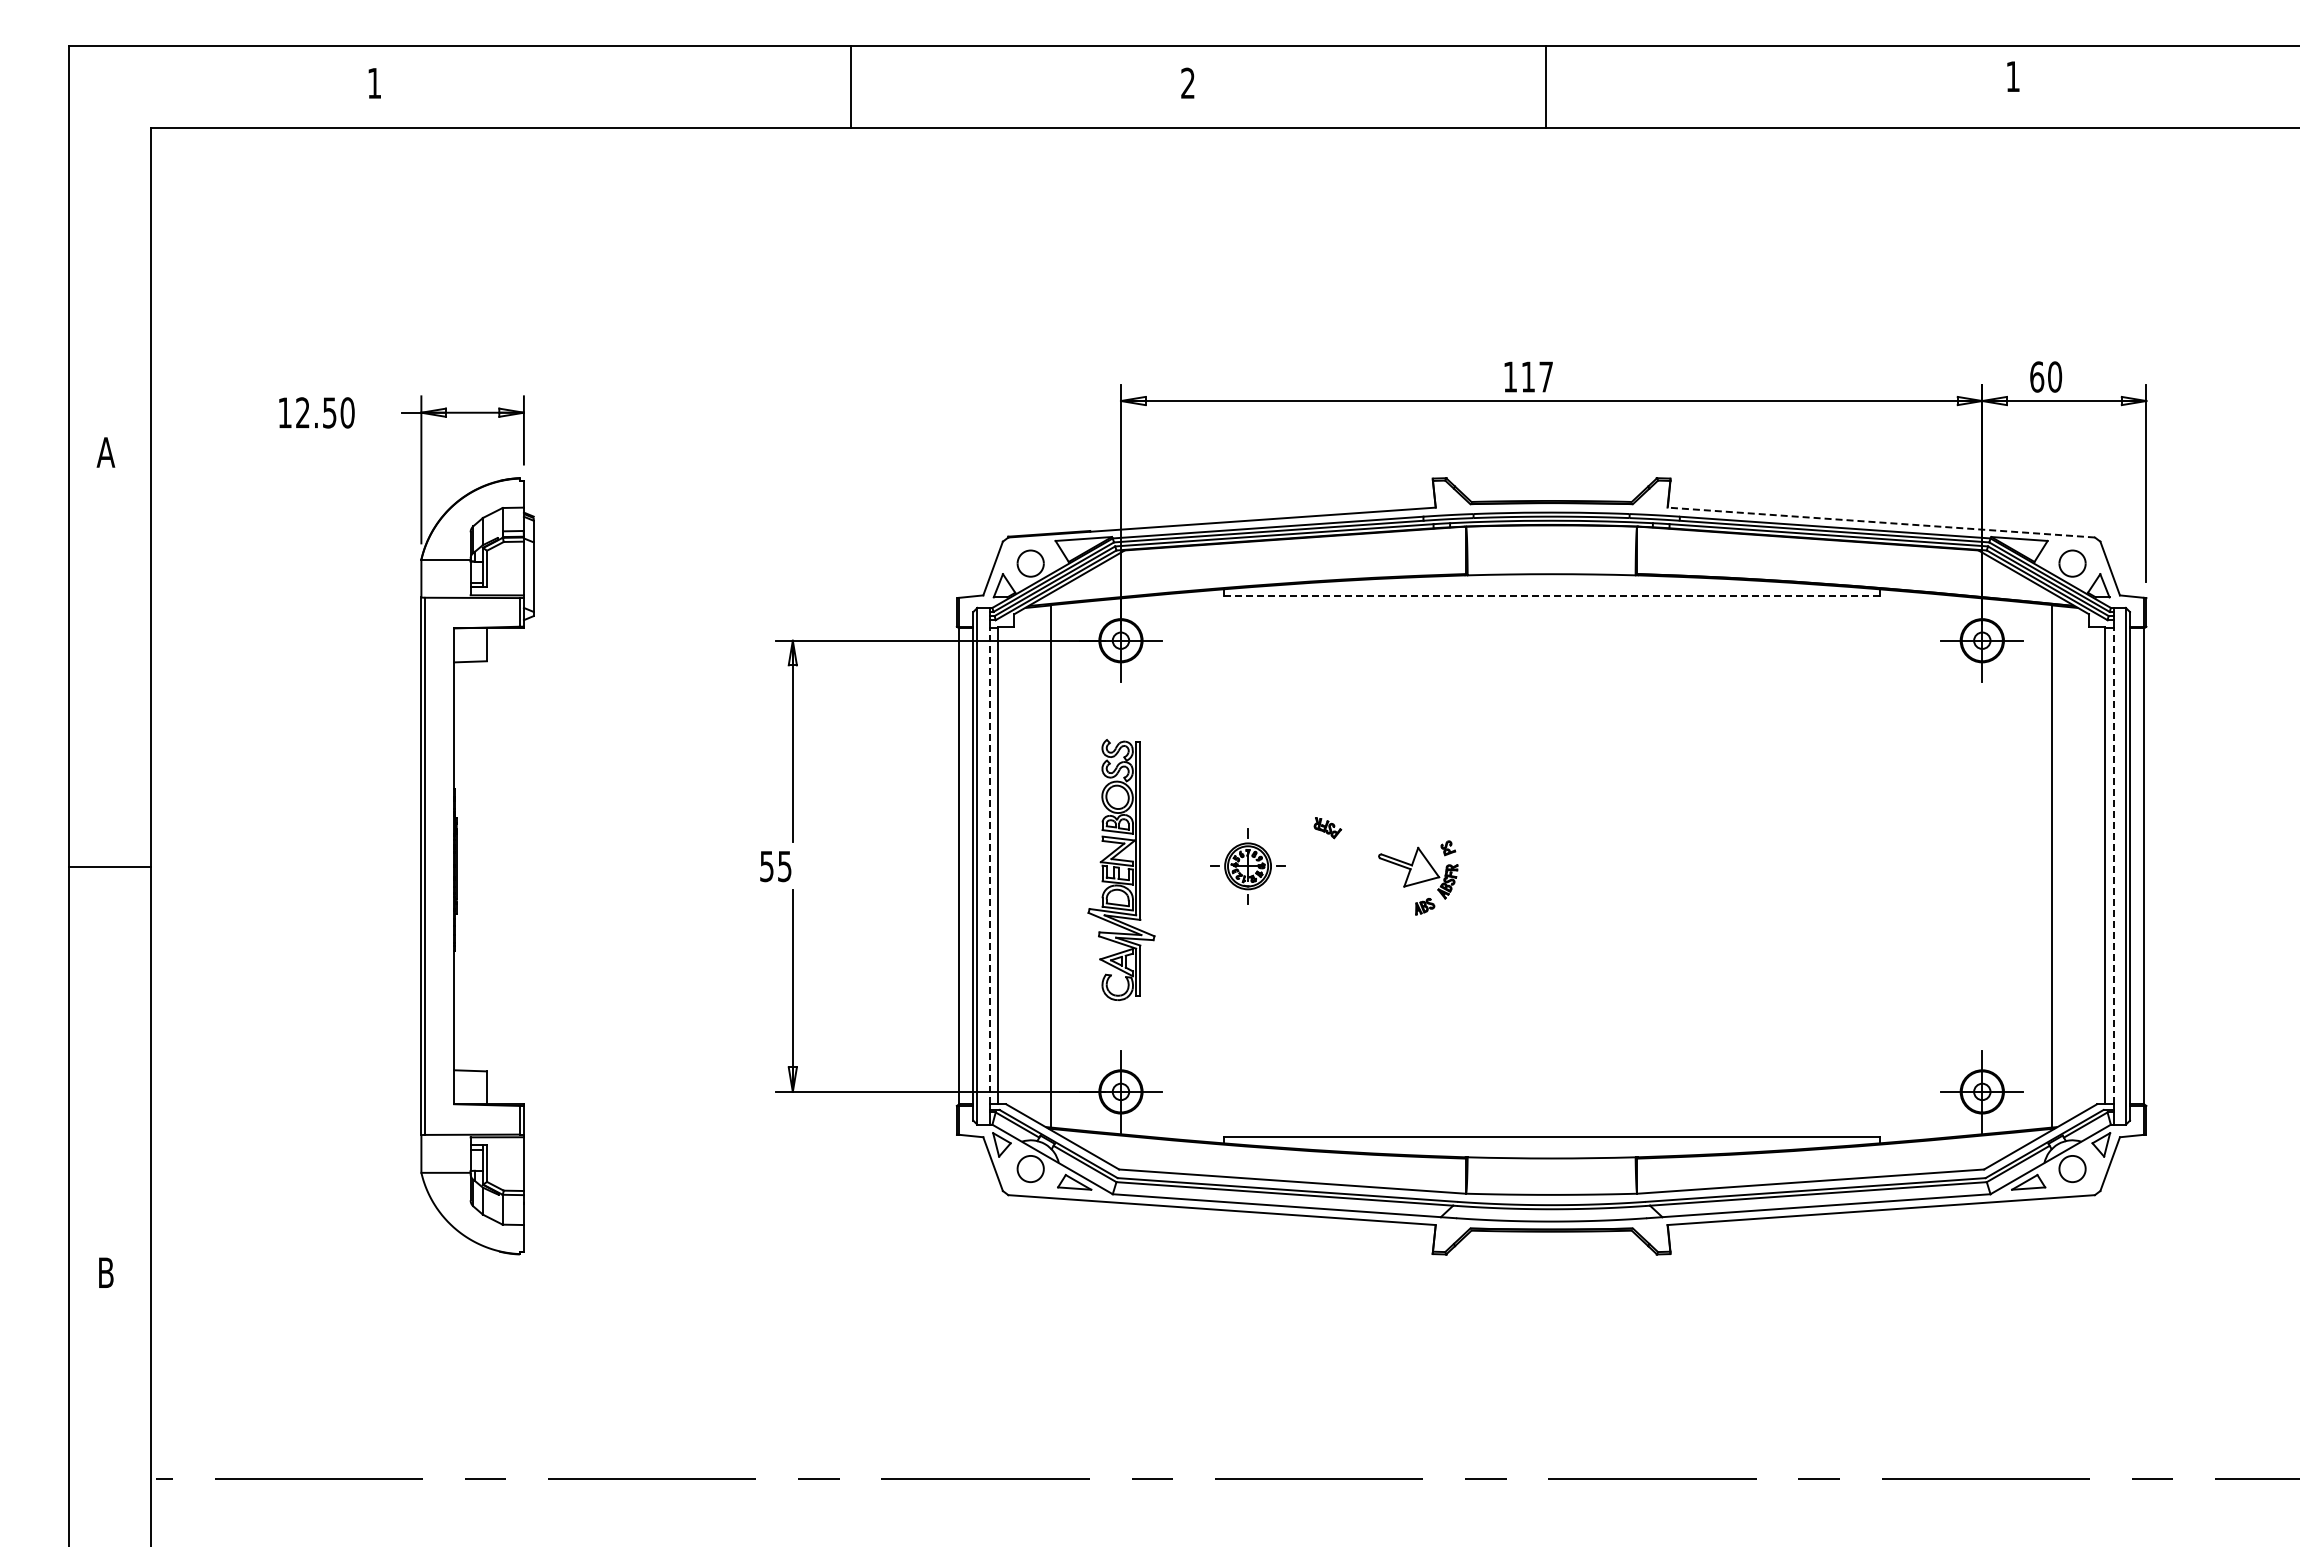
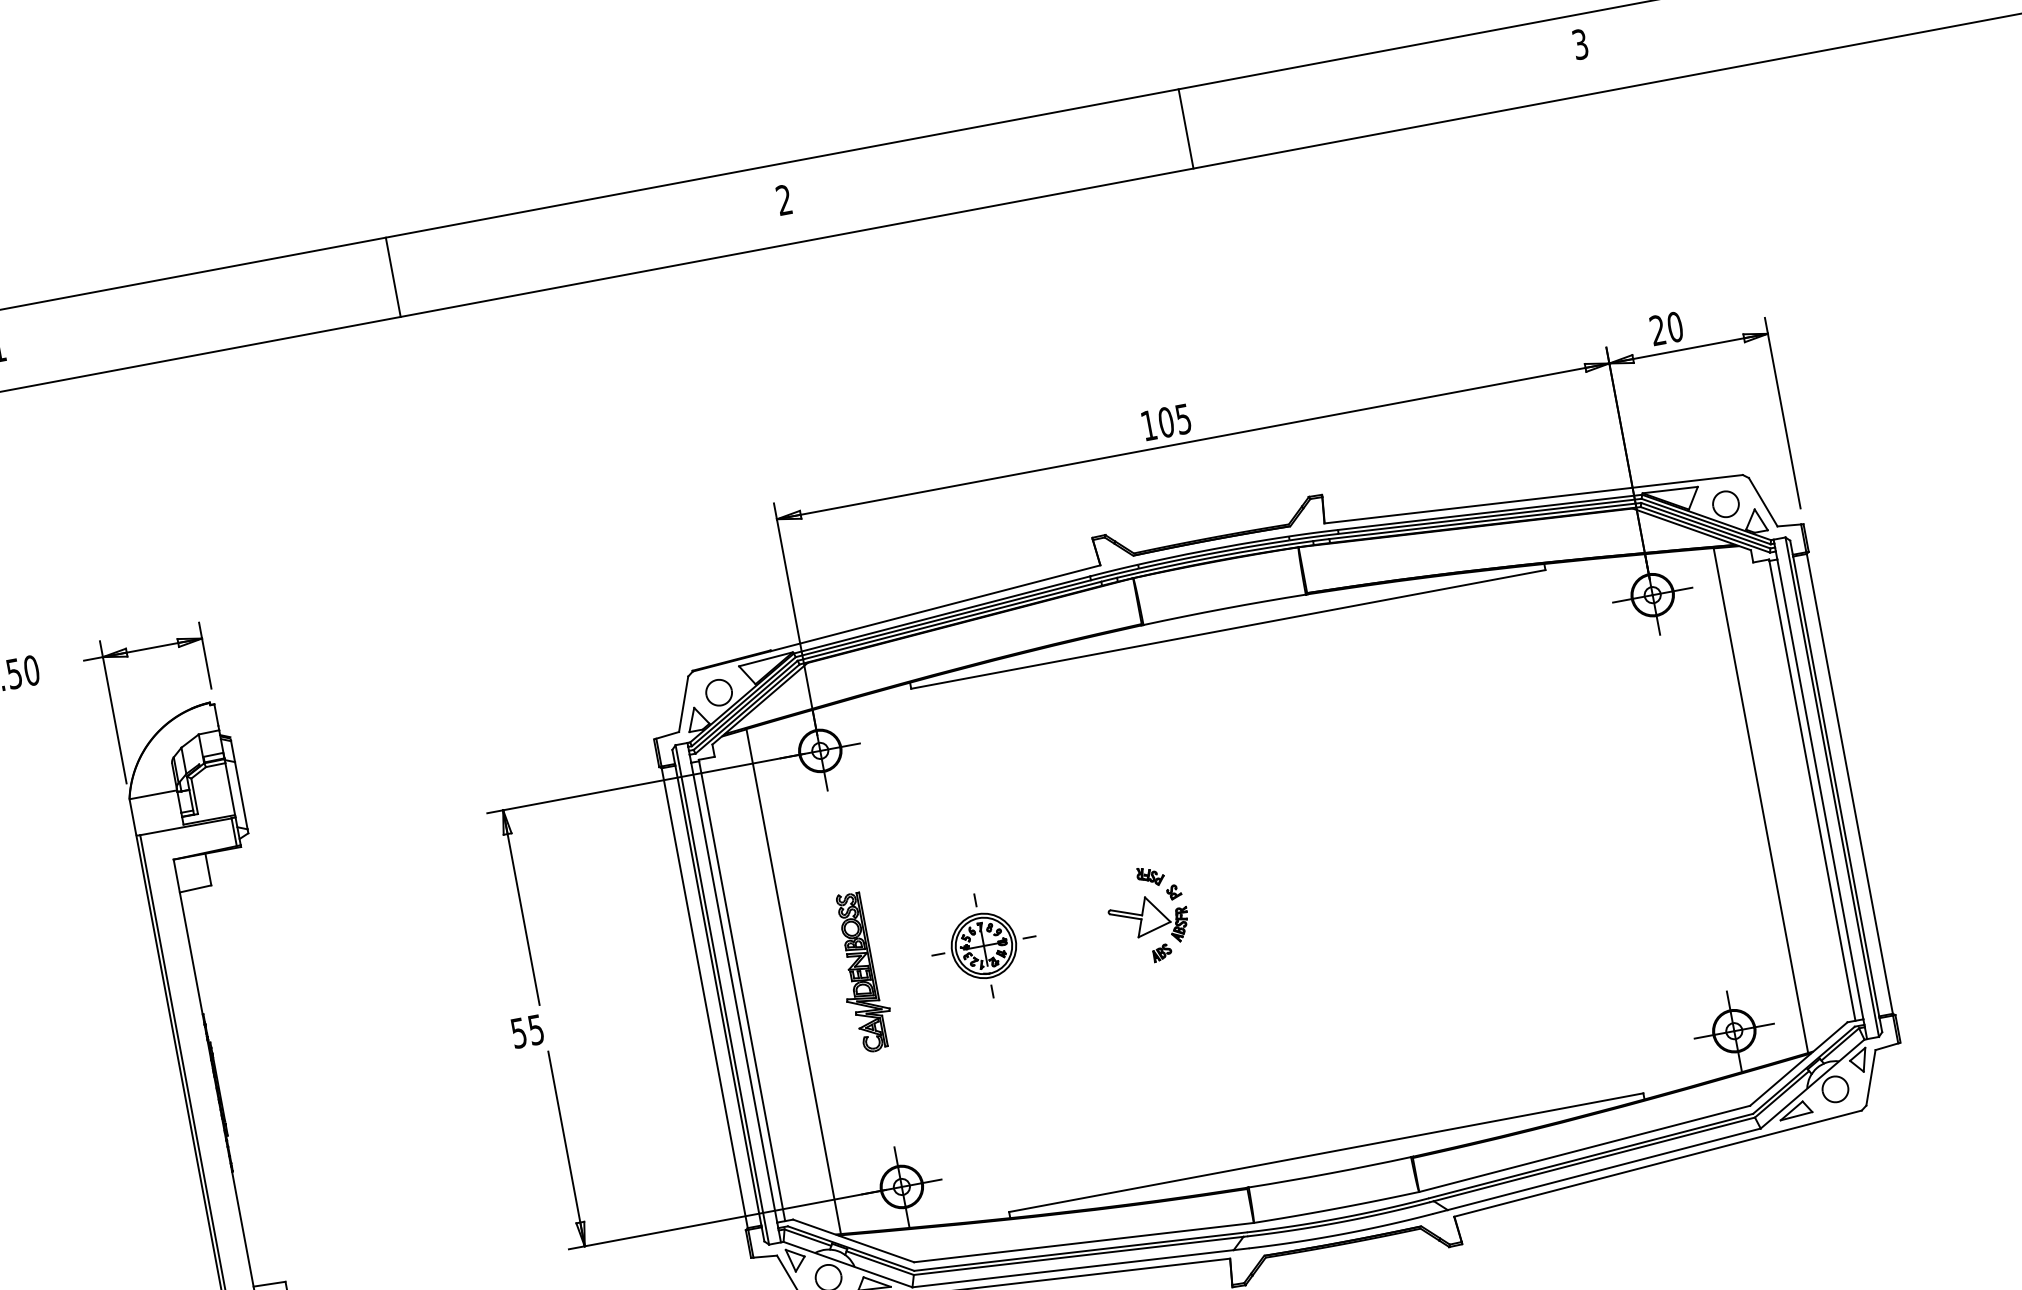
text: (2012, 76) -> (1579, 44), 1 -> 3
line: (850, 87) -> (393, 277), moved
line: (1546, 87) -> (1186, 128), moved
text: (1536, 376) -> (1174, 420), 117 -> 105
text: (2037, 376) -> (1658, 329), 60 -> 20
line: (1880, 522) -> (1532, 499), dashed -> solid
line: (1551, 595) -> (1228, 629), dashed -> solid
part: (1327, 828) -> (1150, 876), moved
line: (989, 866) -> (734, 992), dashed -> solid
part: (1247, 866) -> (983, 946), size x1.43
line: (2113, 866) -> (1820, 789), dashed -> solid
part: (1121, 869) -> (862, 971), size x0.62

